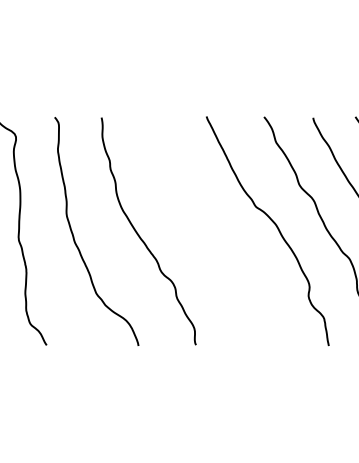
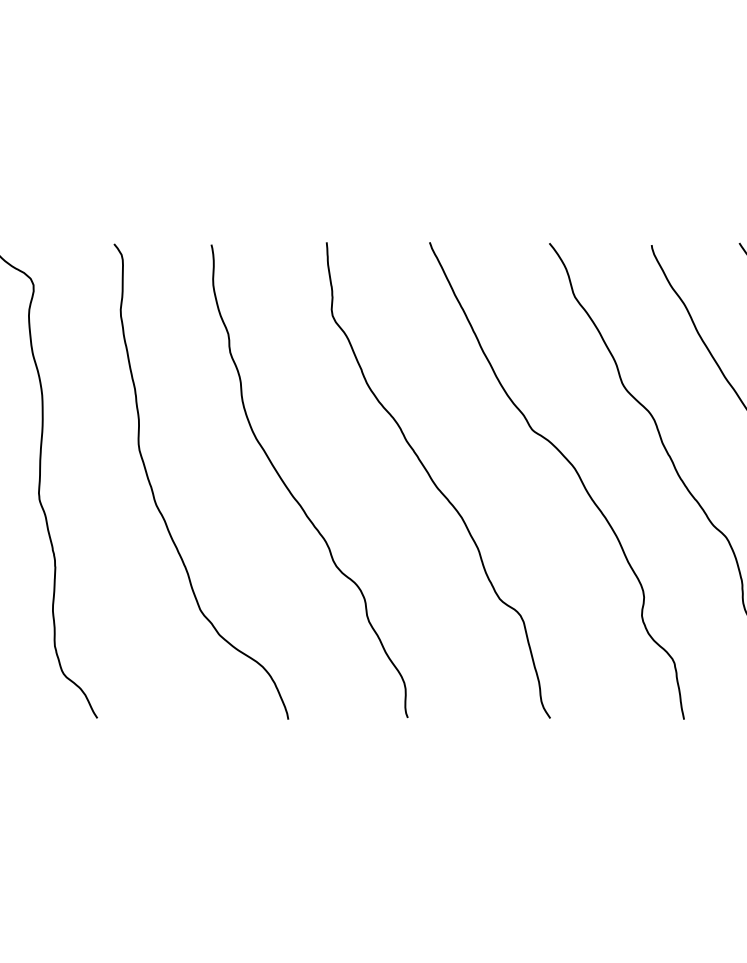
curve: (209, 231) -> (435, 481), added

